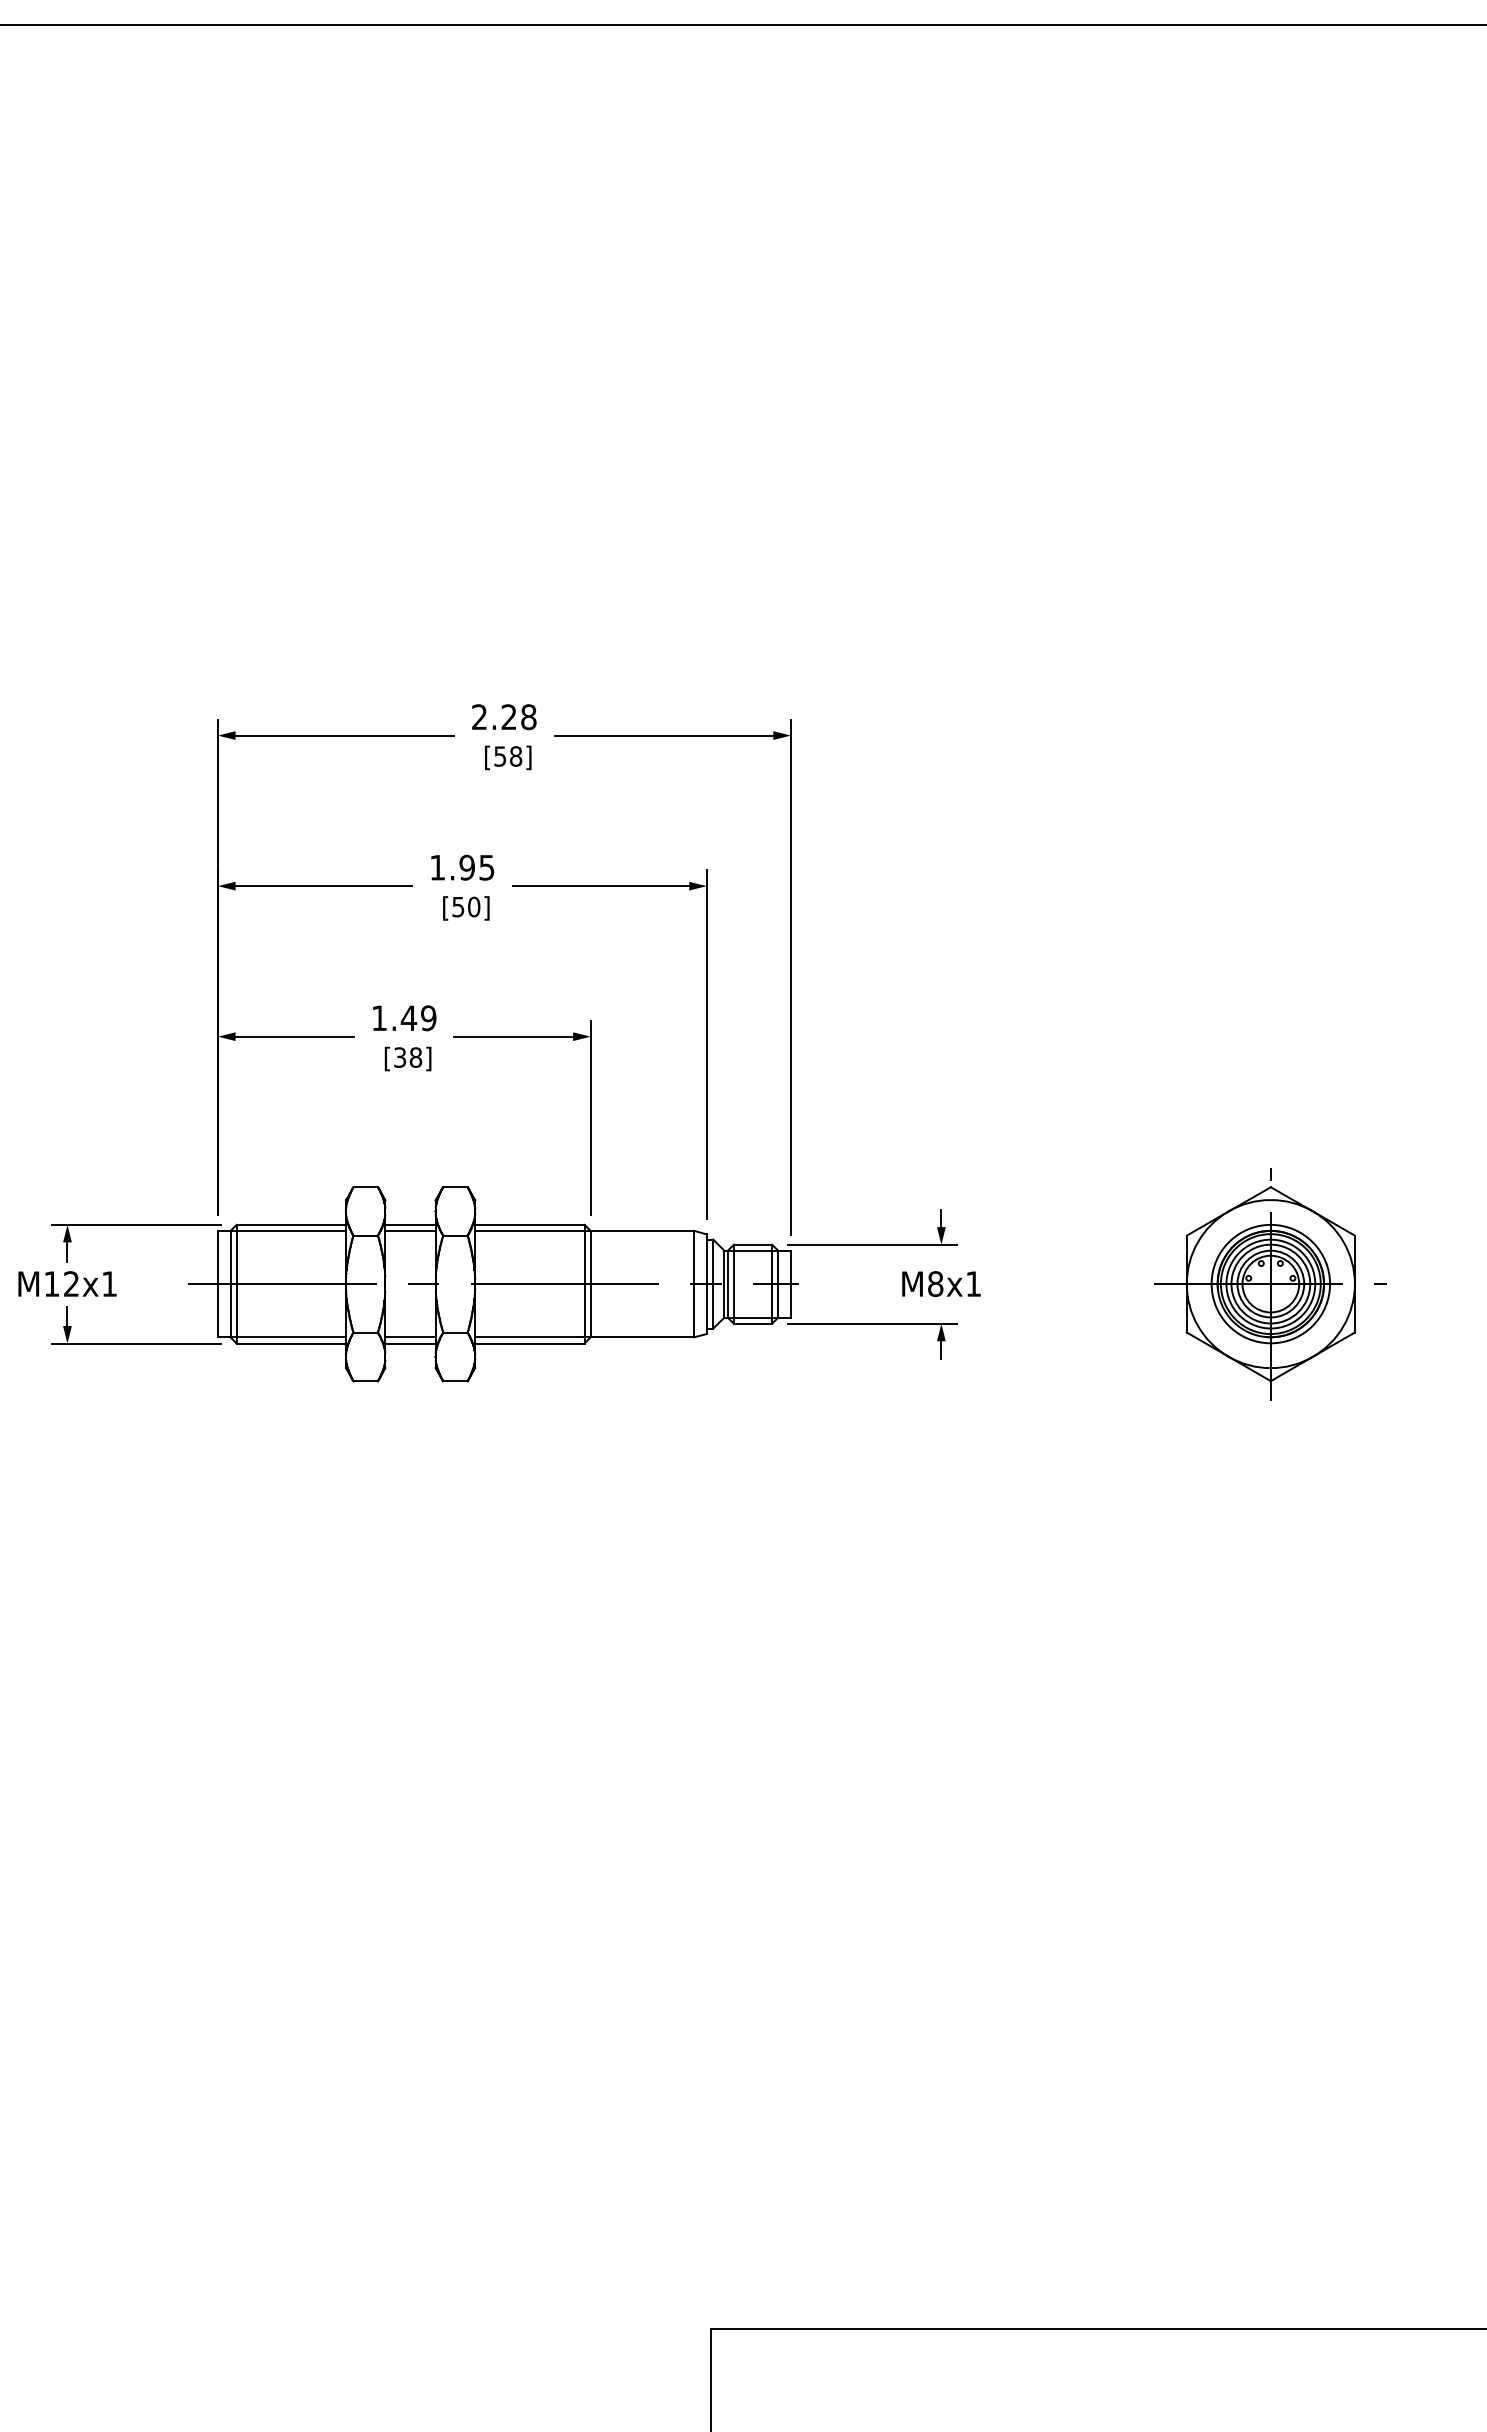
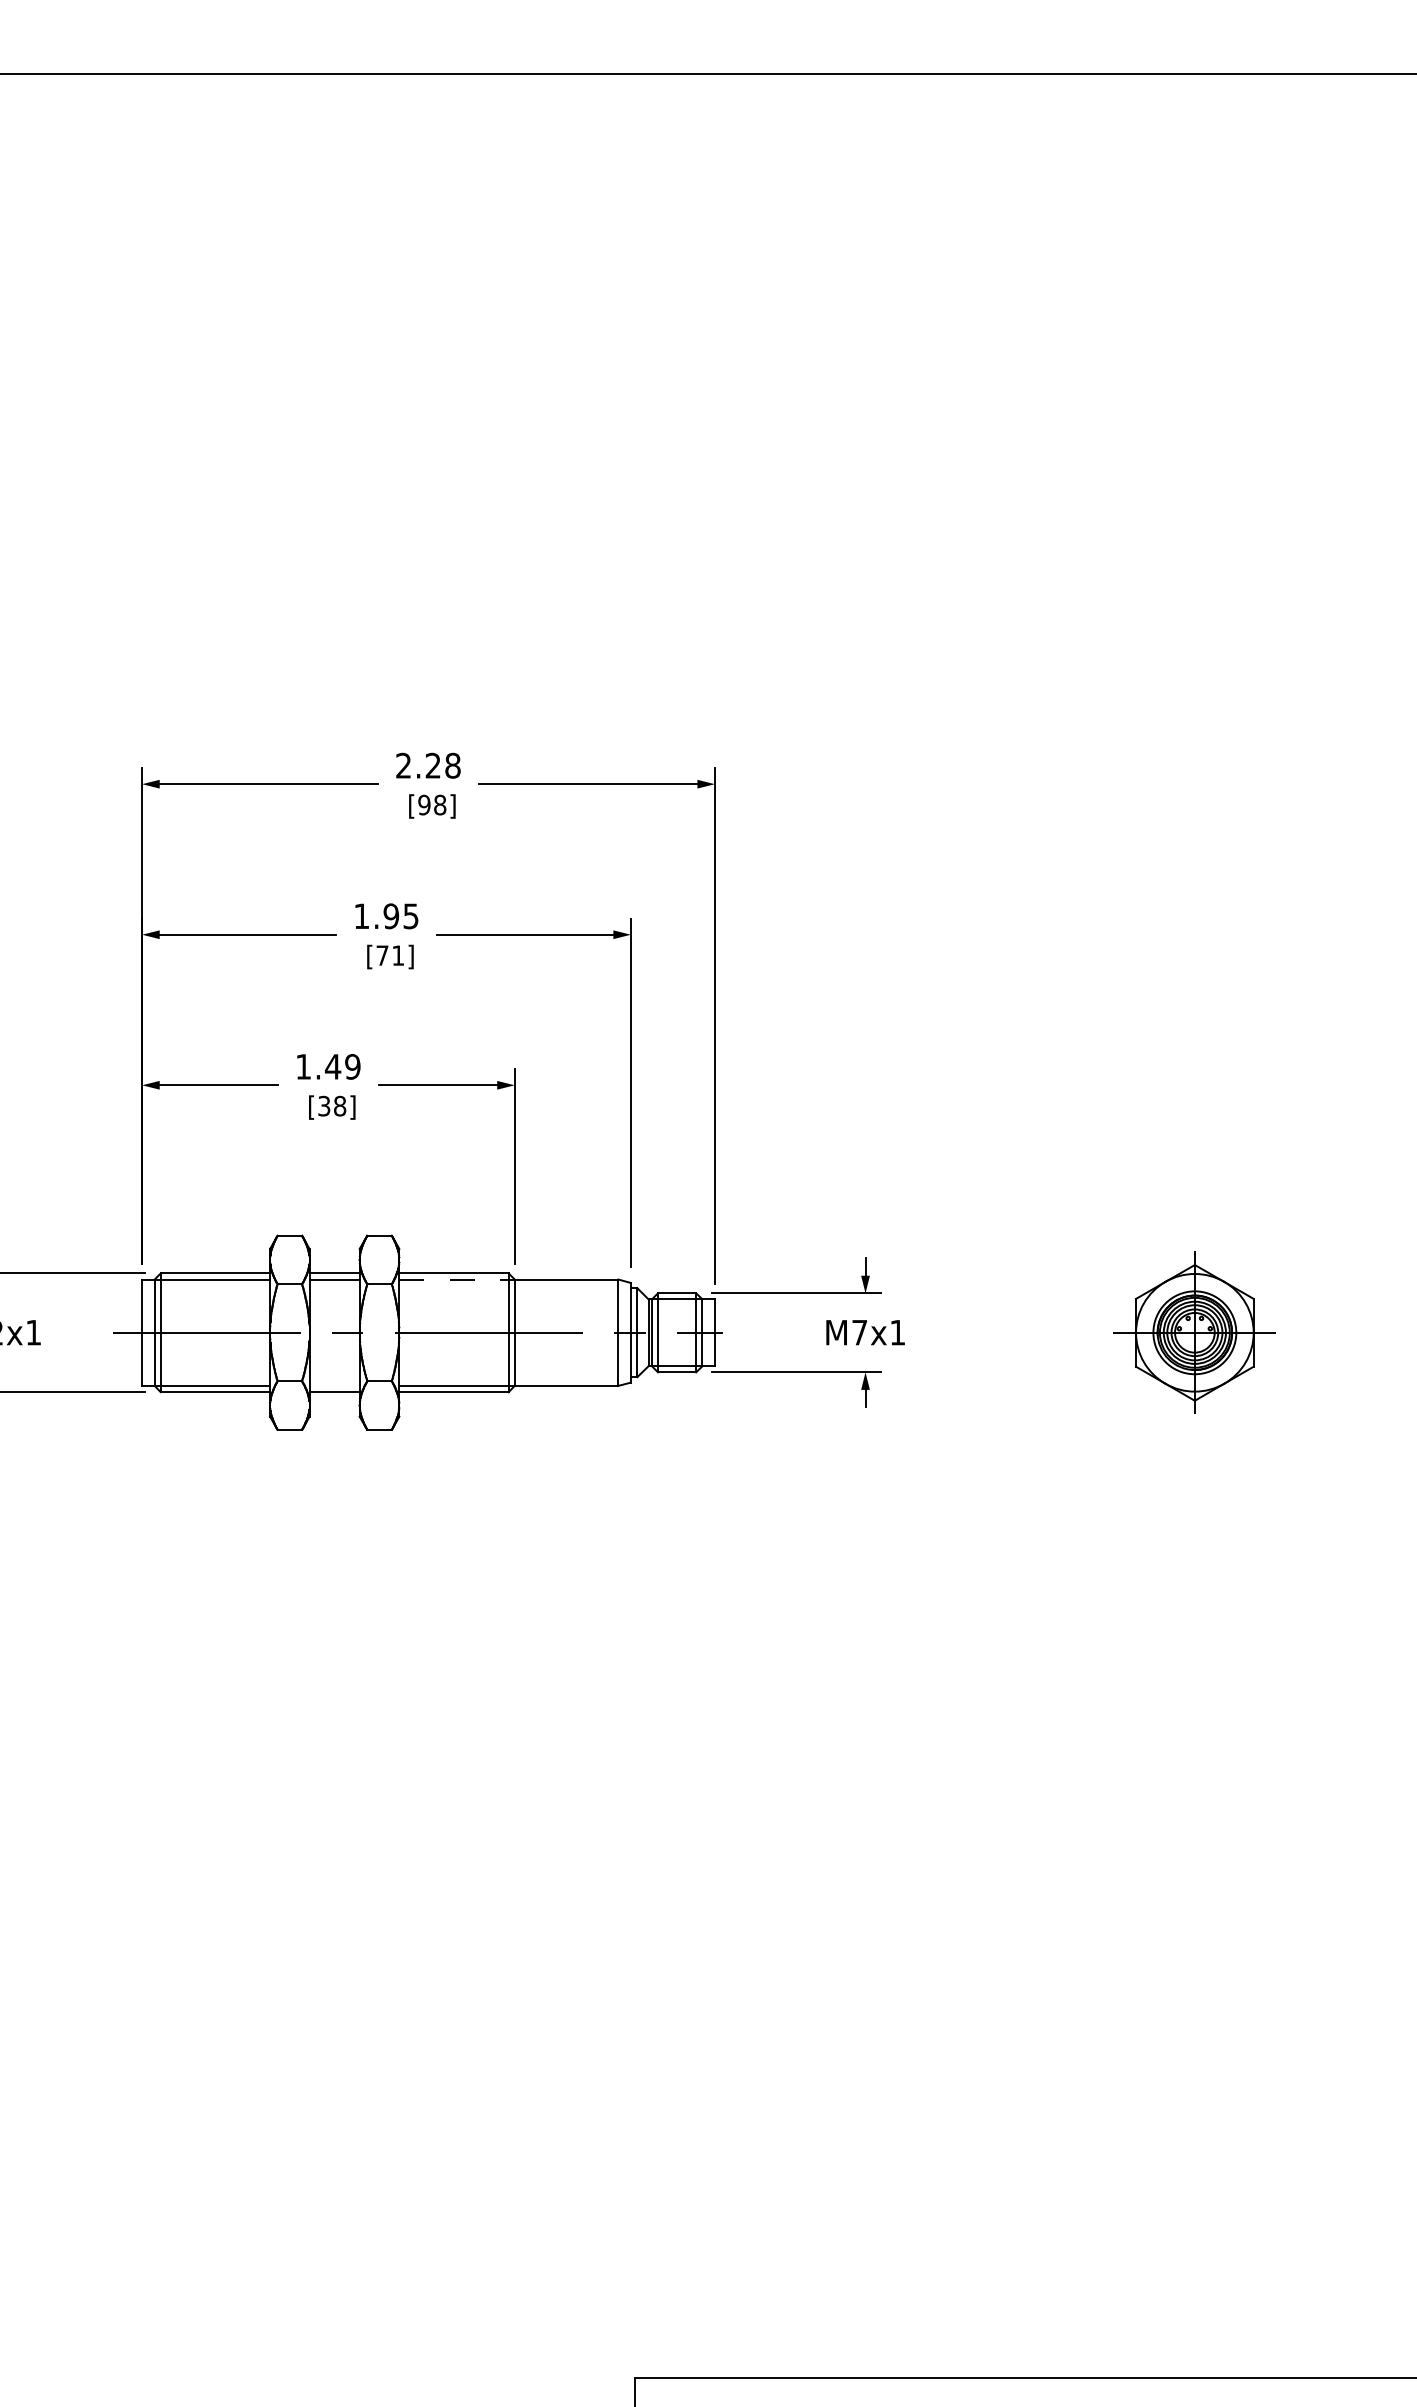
text: (500, 756) -> (424, 805), [58] -> [98]
text: (466, 906) -> (390, 955), [50] -> [71]
line: (532, 1230) -> (456, 1279), solid -> dashed
text: (935, 1284) -> (859, 1333), M8x1 -> M7x1
part: (1270, 1284) -> (1194, 1333), size x0.7
line: (410, 1337) -> (334, 1386), removed

